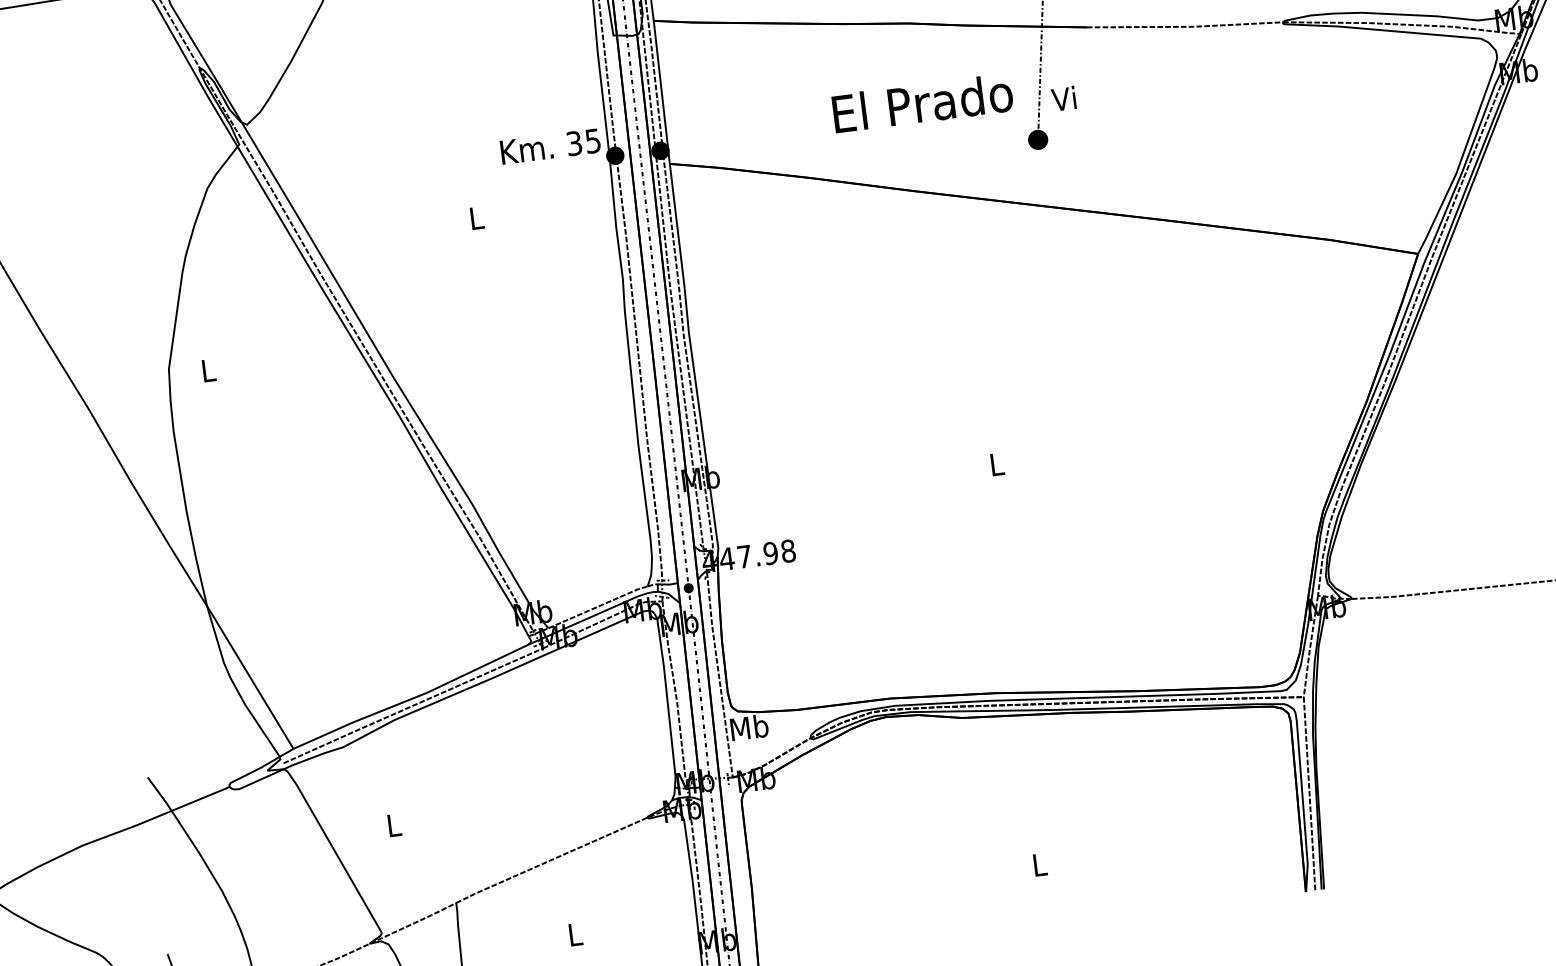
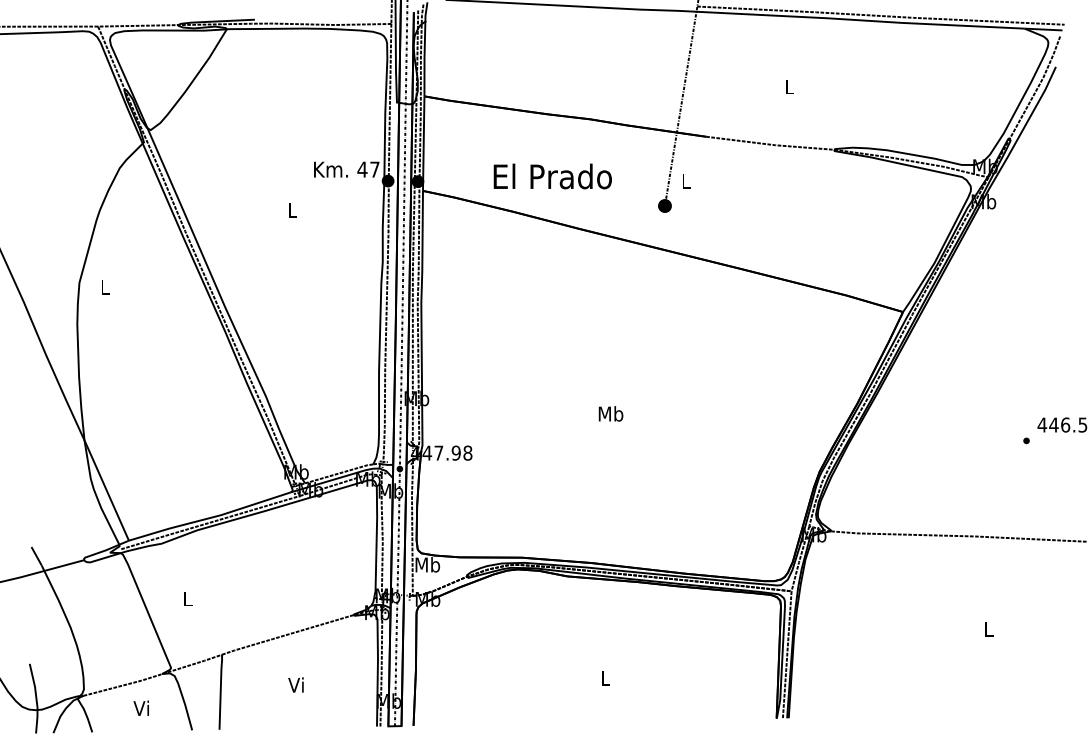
text: (1062, 97) -> (684, 180), Vi -> L
text: (922, 103) -> (552, 176), moved
text: (583, 142) -> (368, 169), 35 -> 47
text: (996, 463) -> (610, 413), L -> Mb
text: (572, 933) -> (295, 684), L -> Vi

